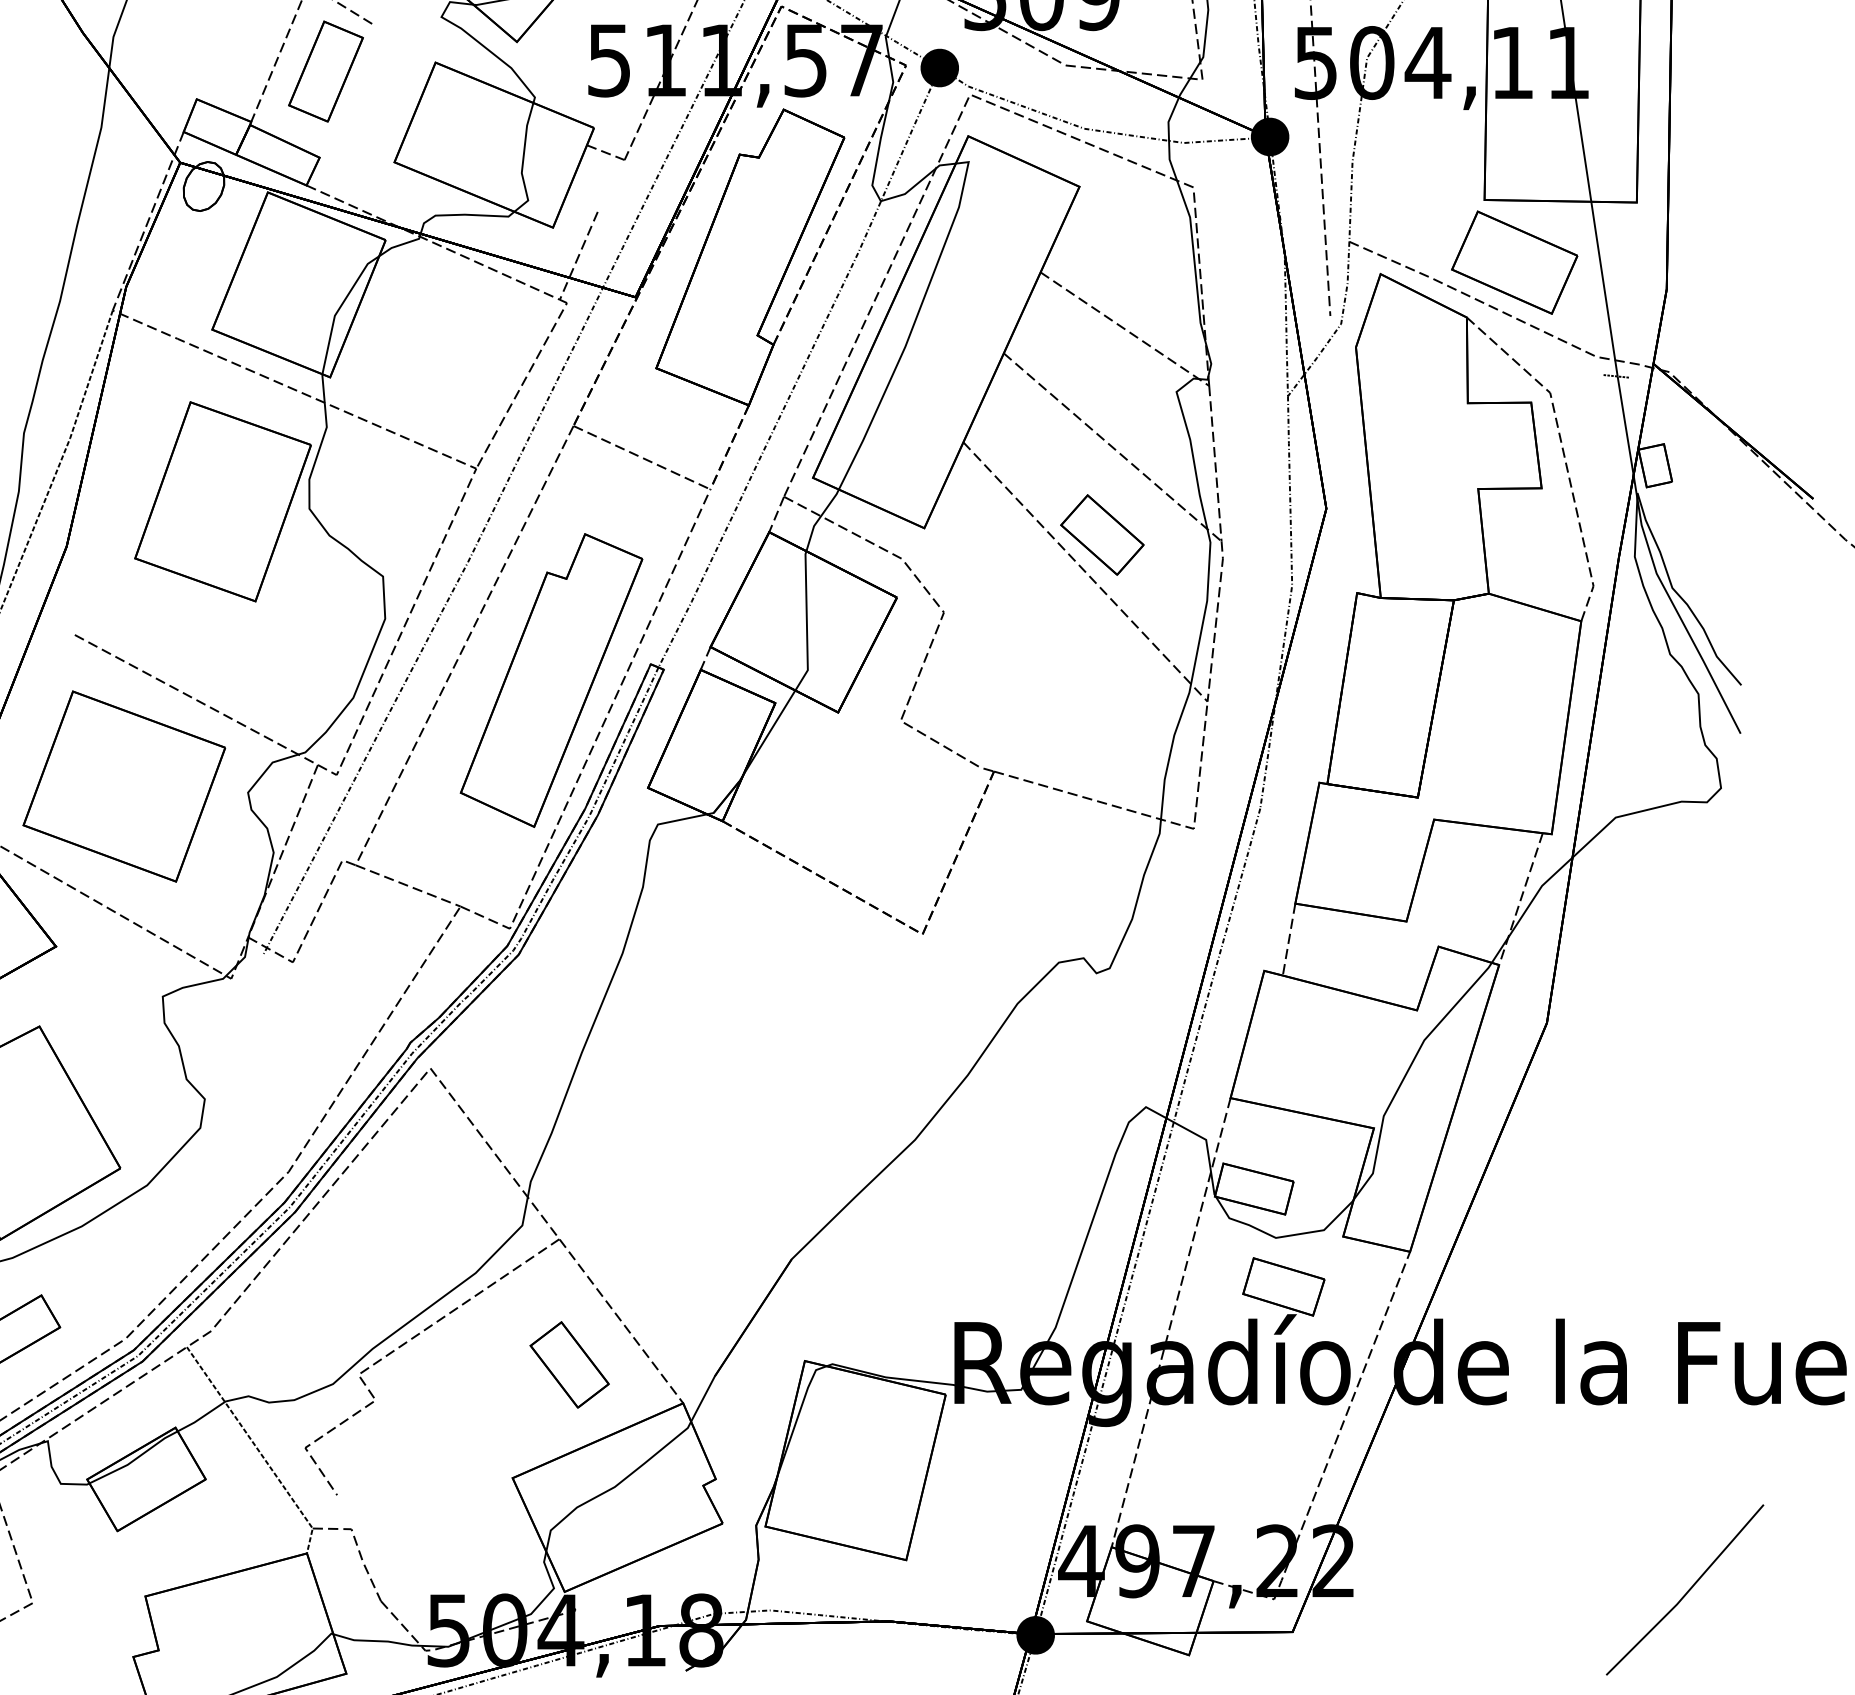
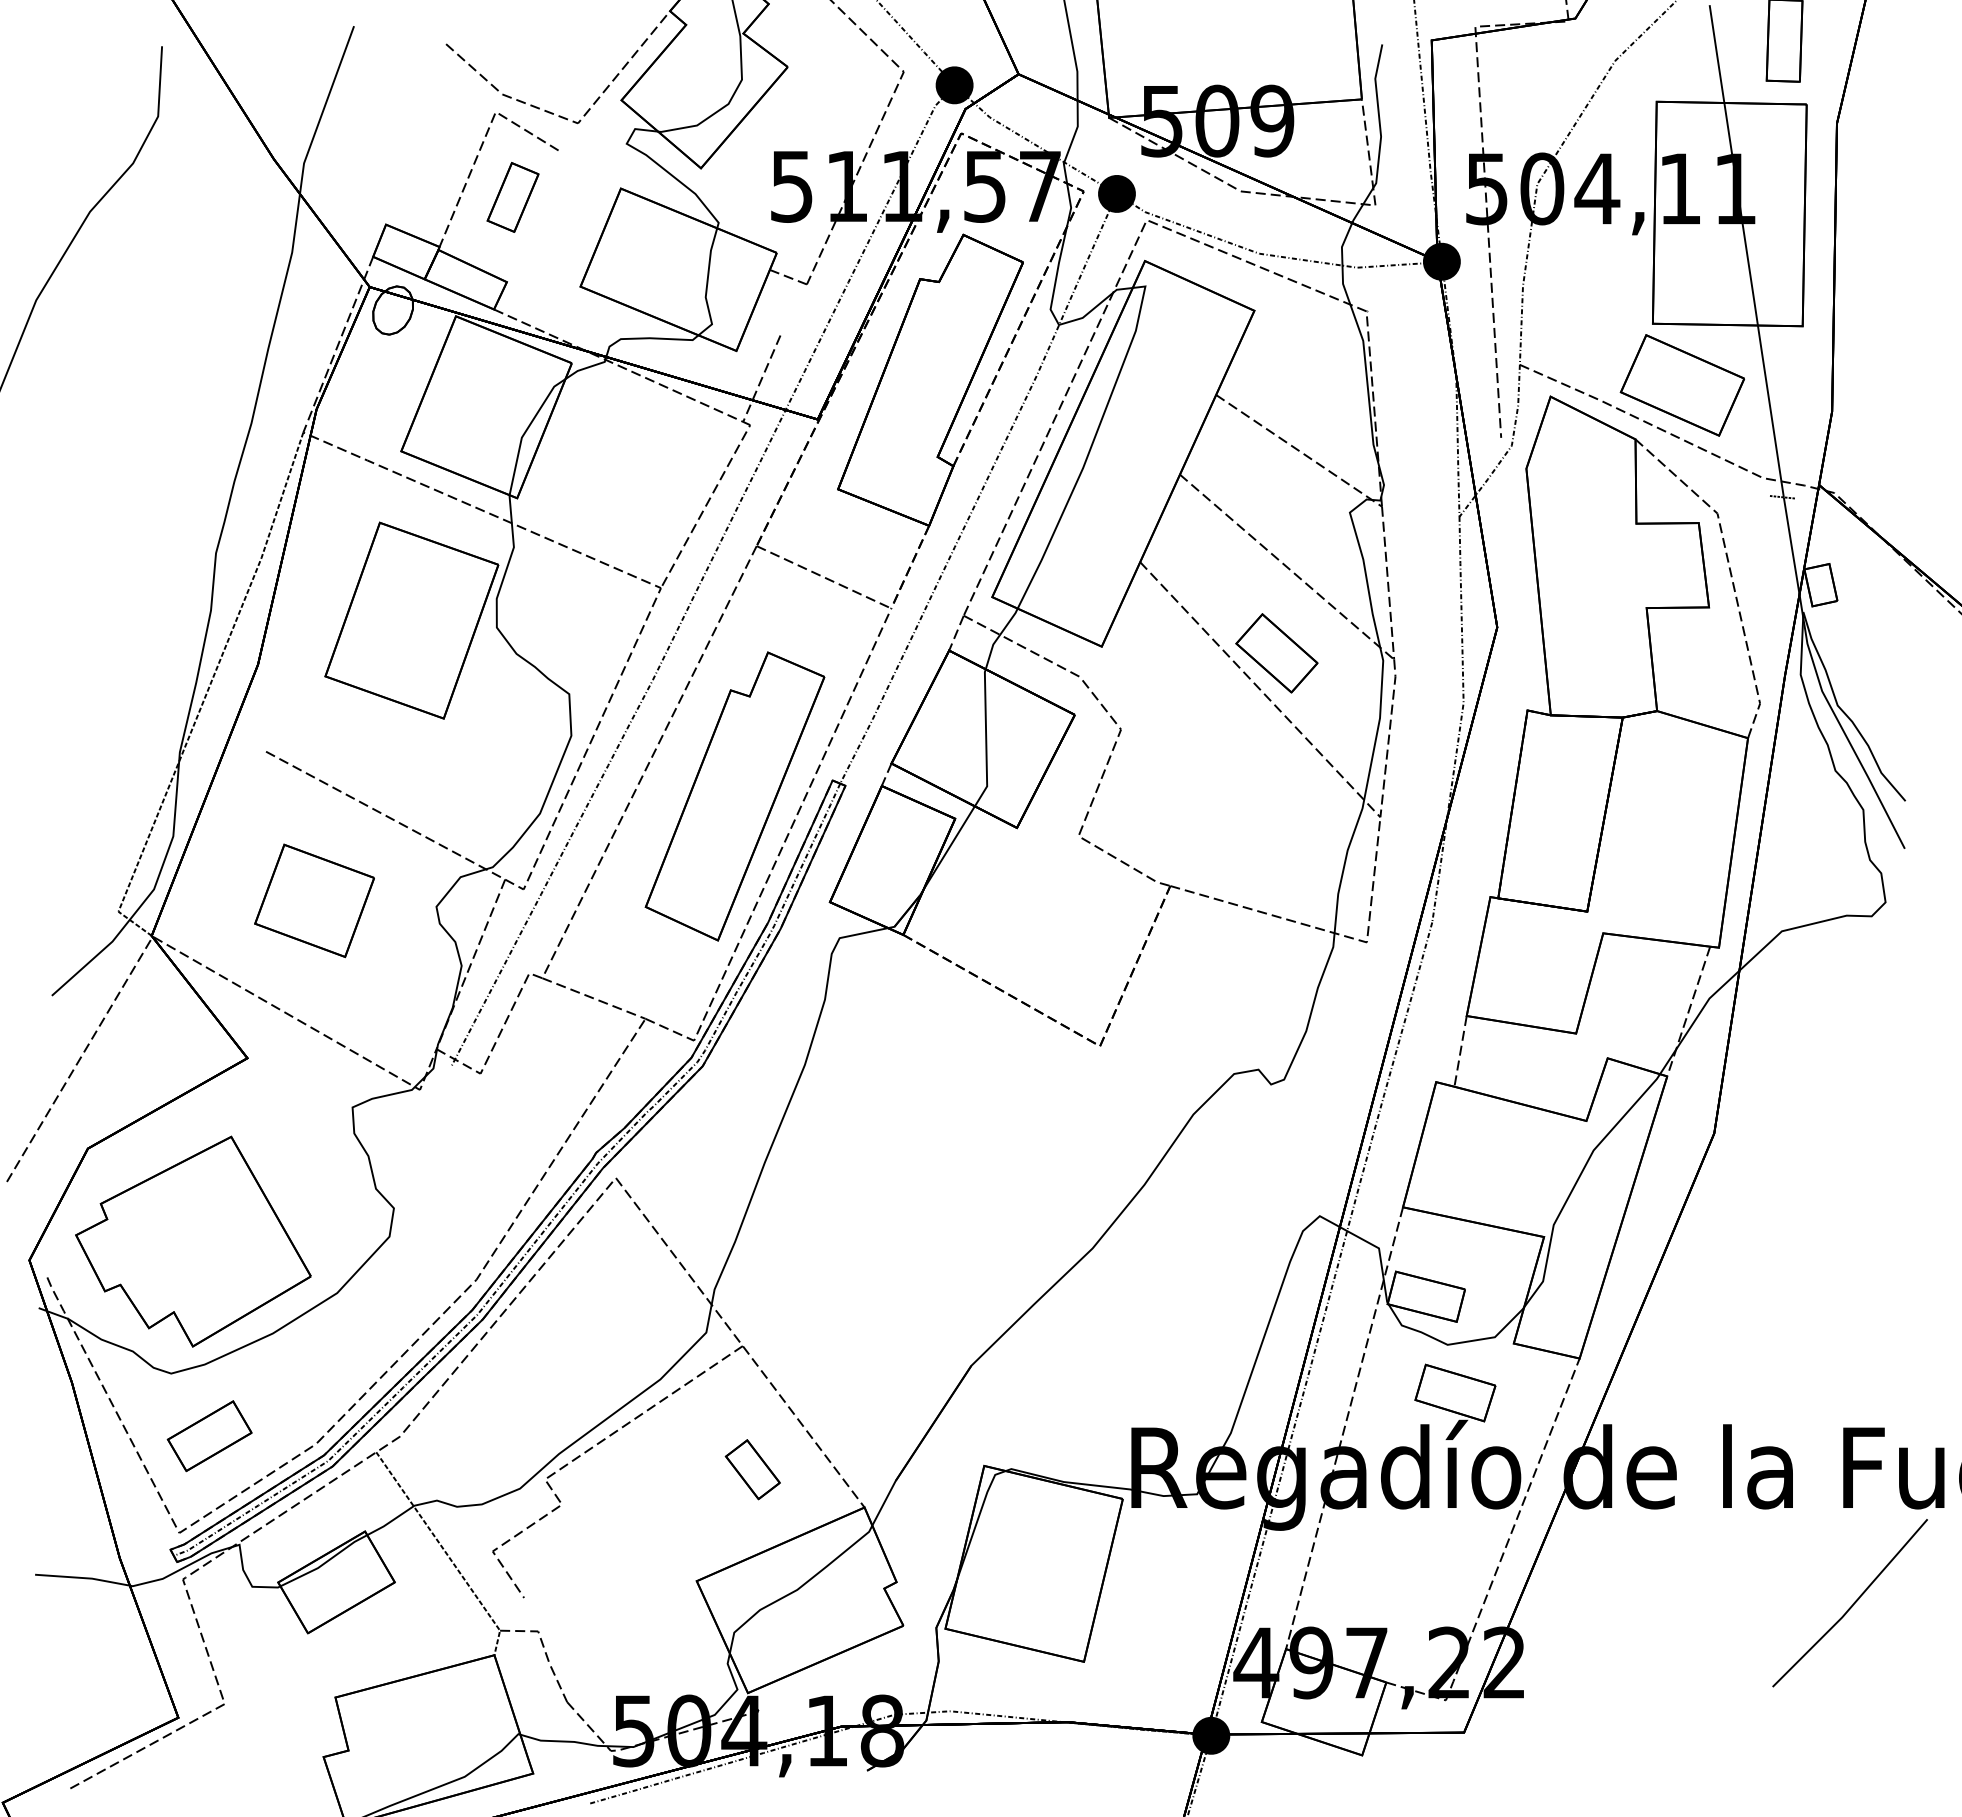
part: (325, 71) -> (512, 197), size x0.7
part: (124, 786) -> (314, 900), size x0.6
part: (569, 1364) -> (752, 1469), size x0.7
curve: (1686, 1592) -> (1851, 1605), moved

